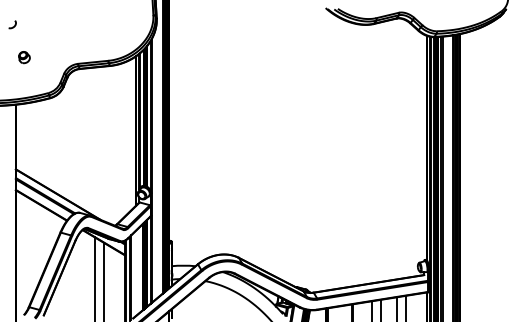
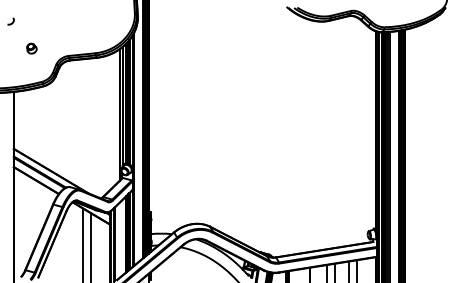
part: (24, 57) -> (31, 48), moved

